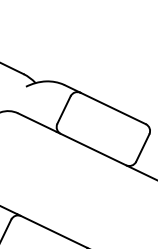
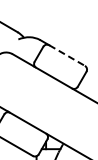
line: (114, 108) -> (67, 55), solid -> dashed

